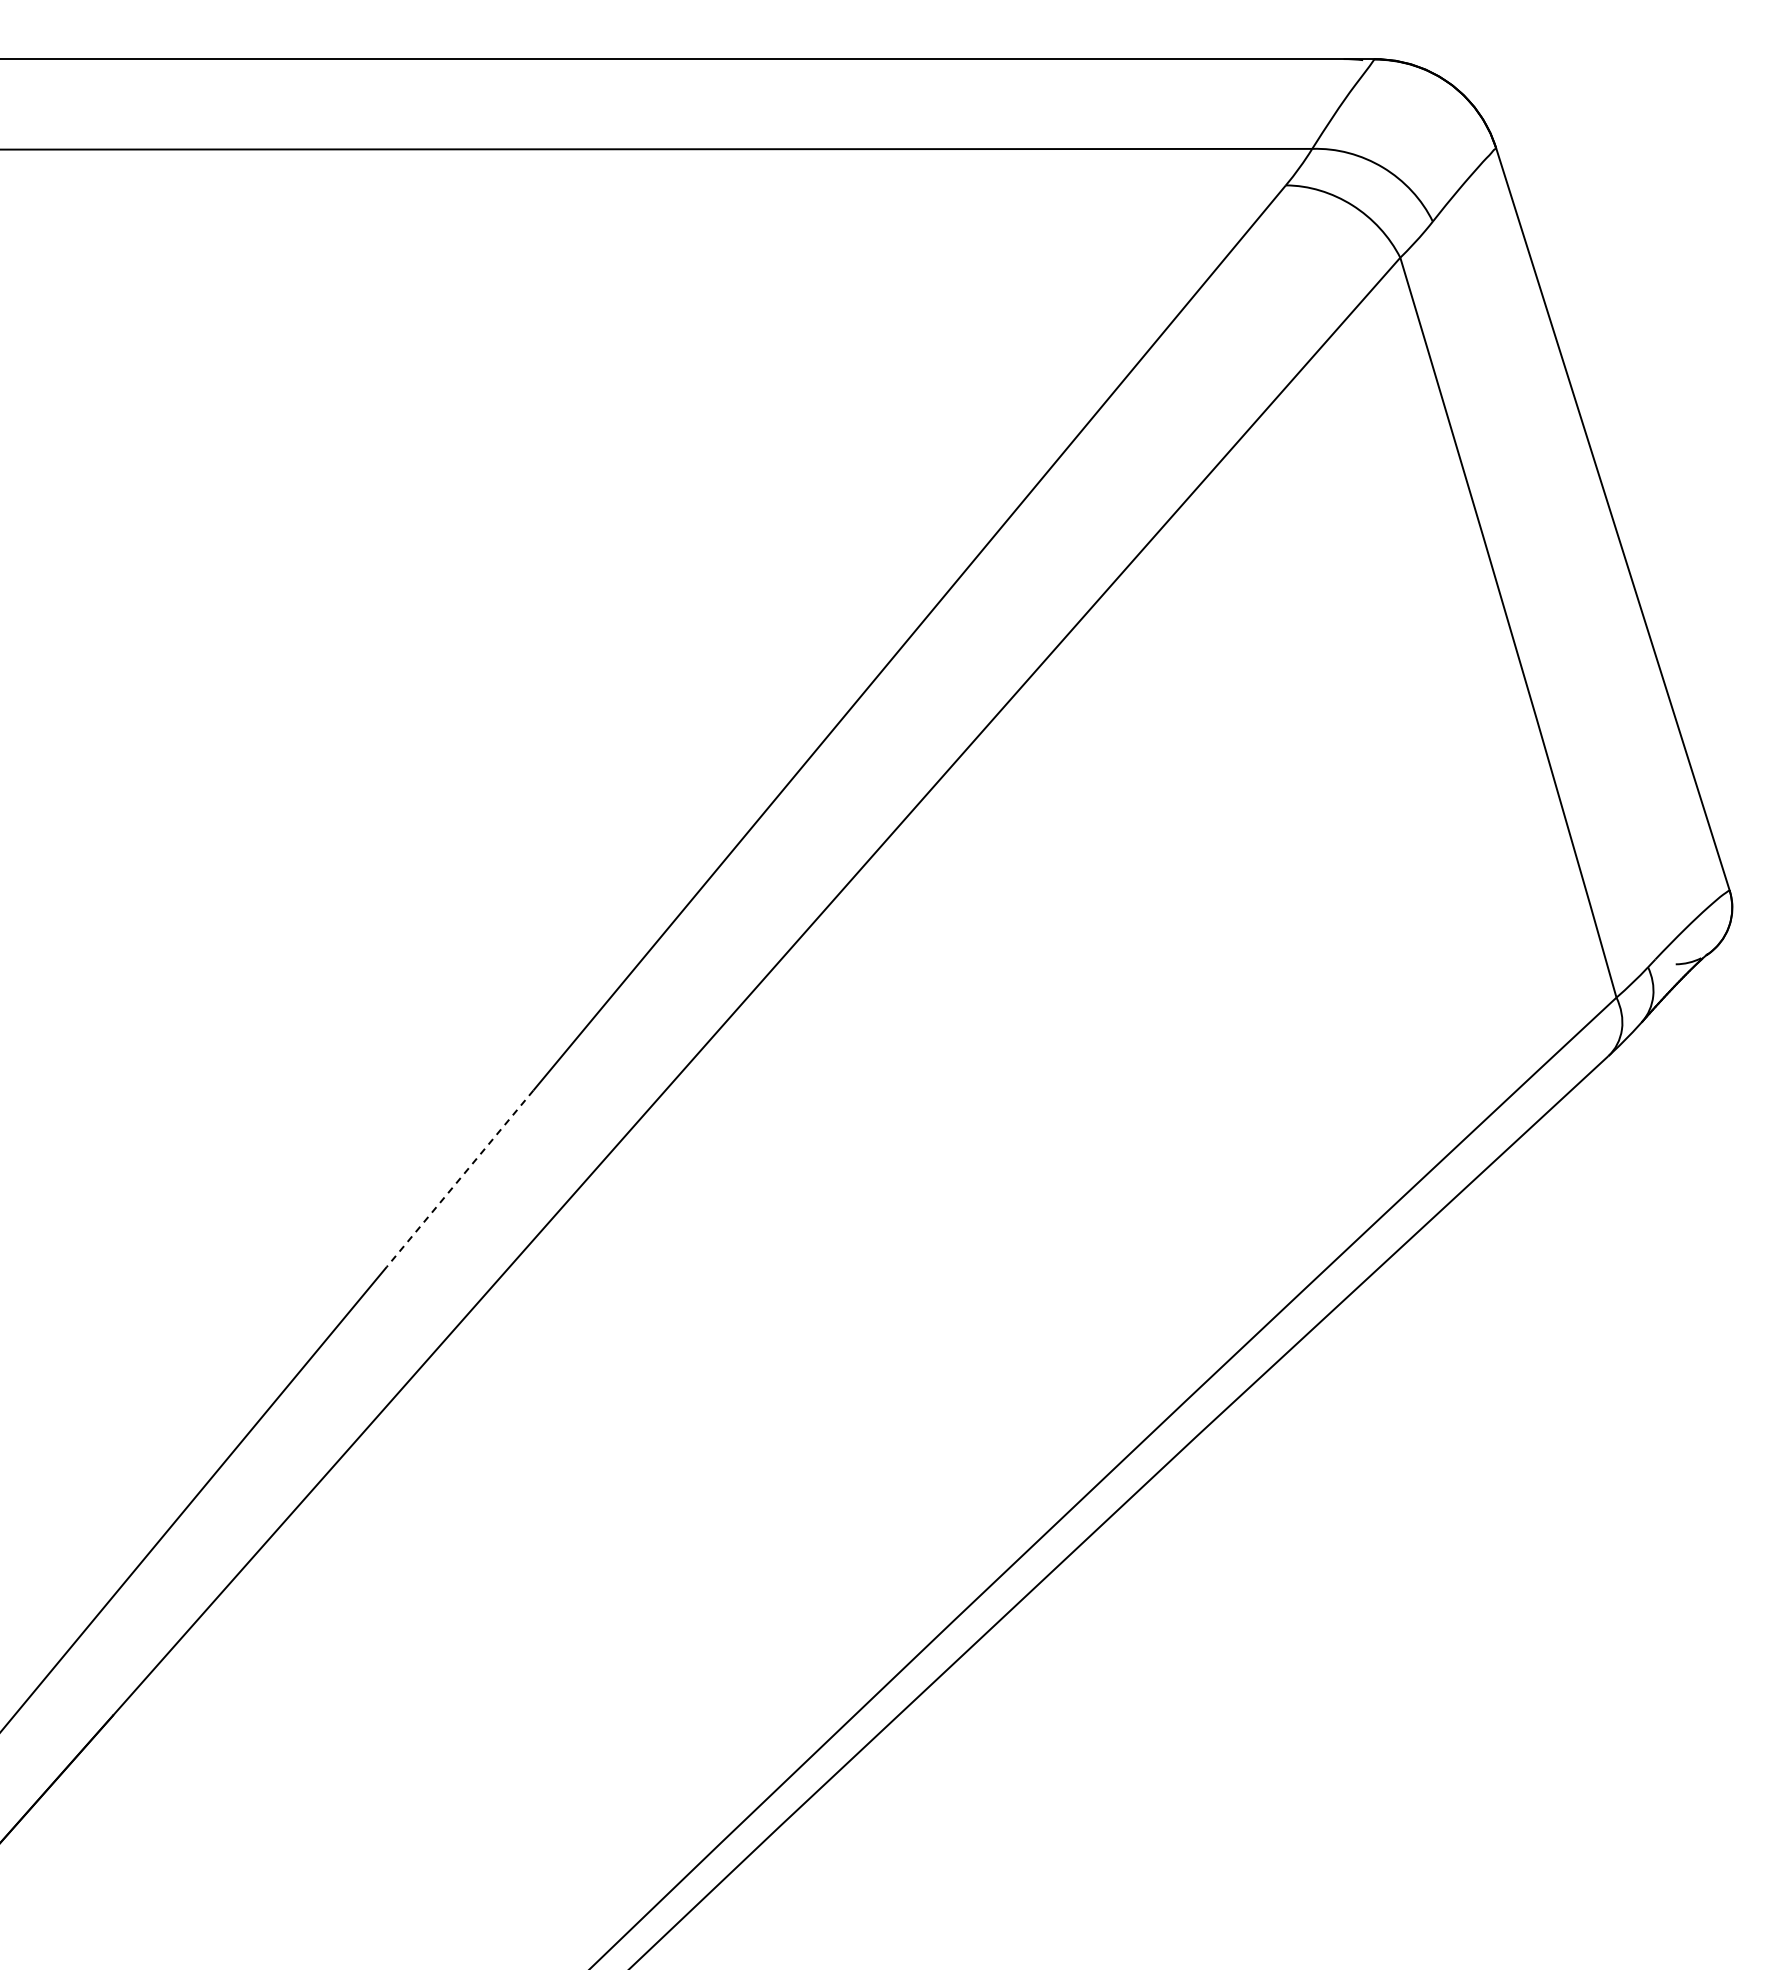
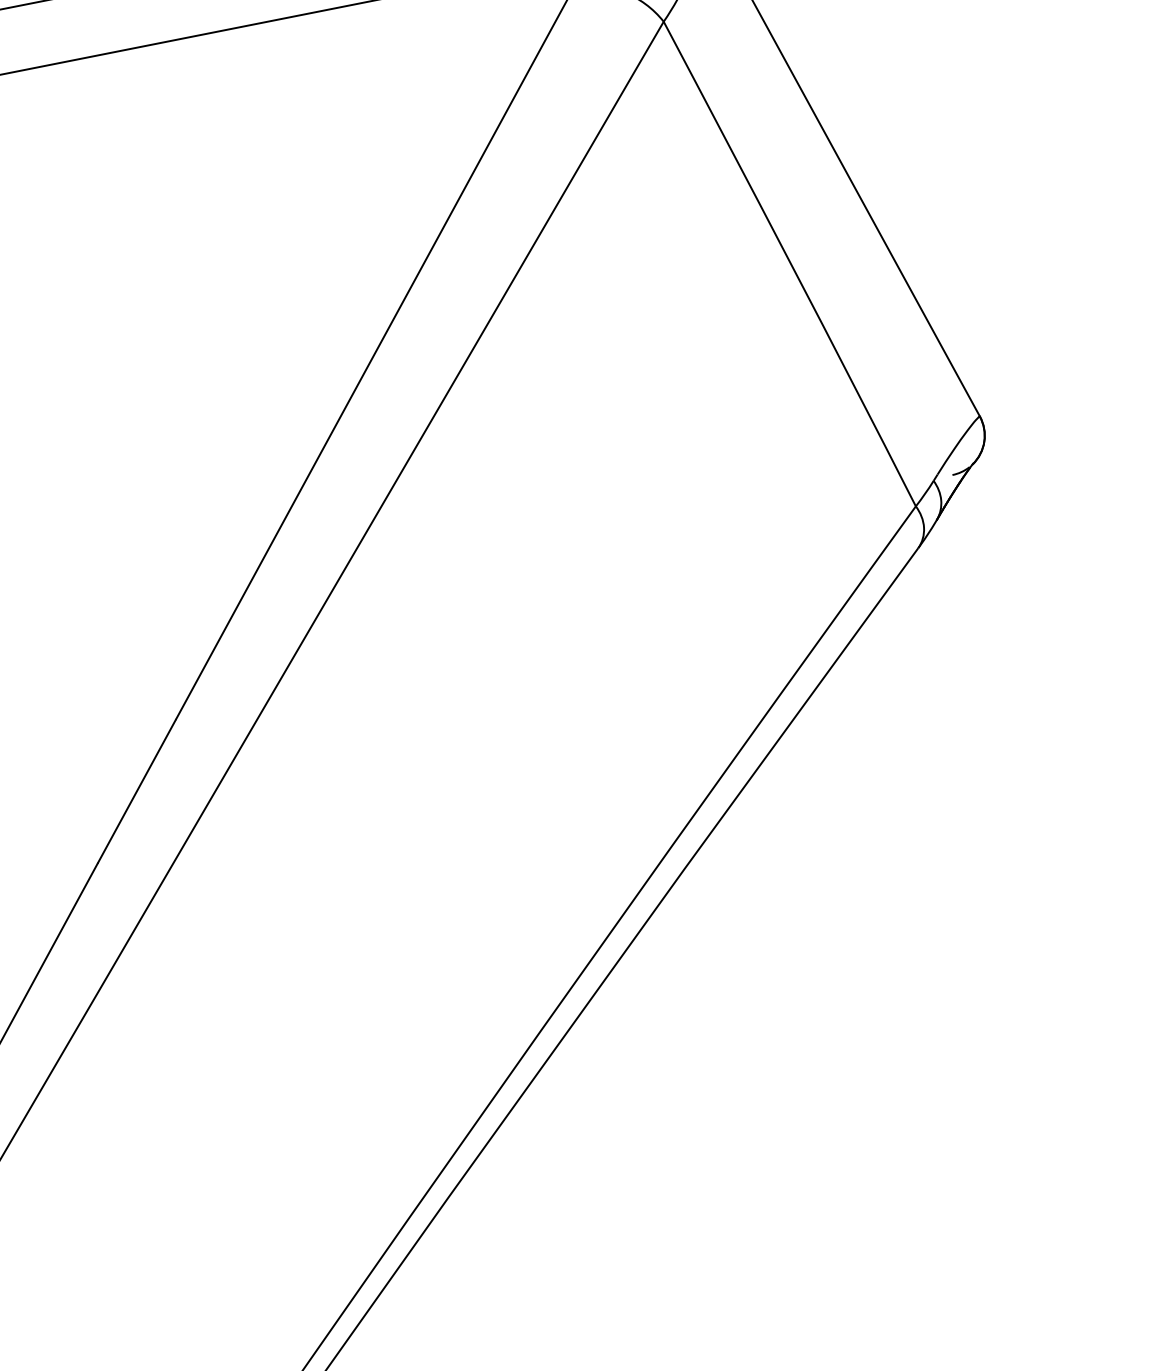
line: (460, 1178) -> (137, 791), dashed -> solid

